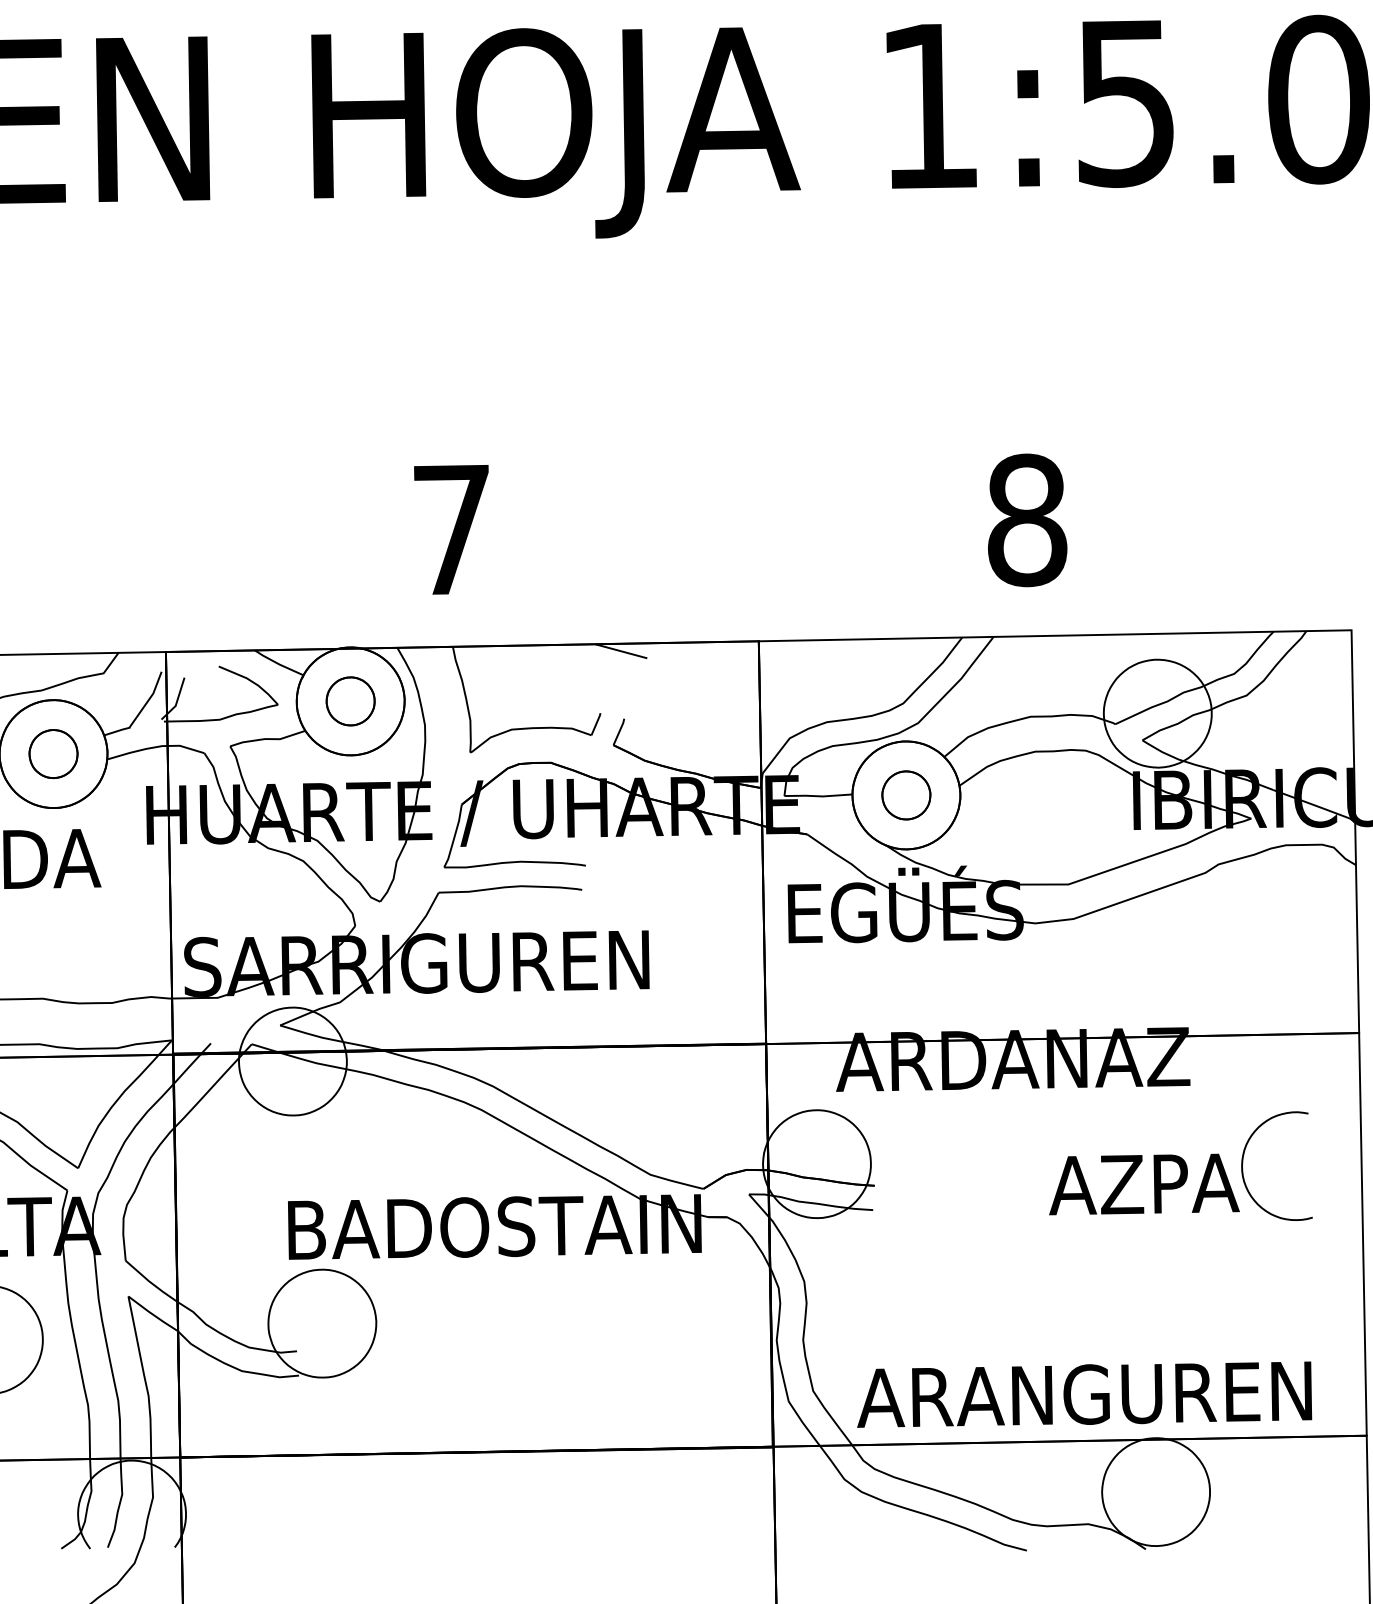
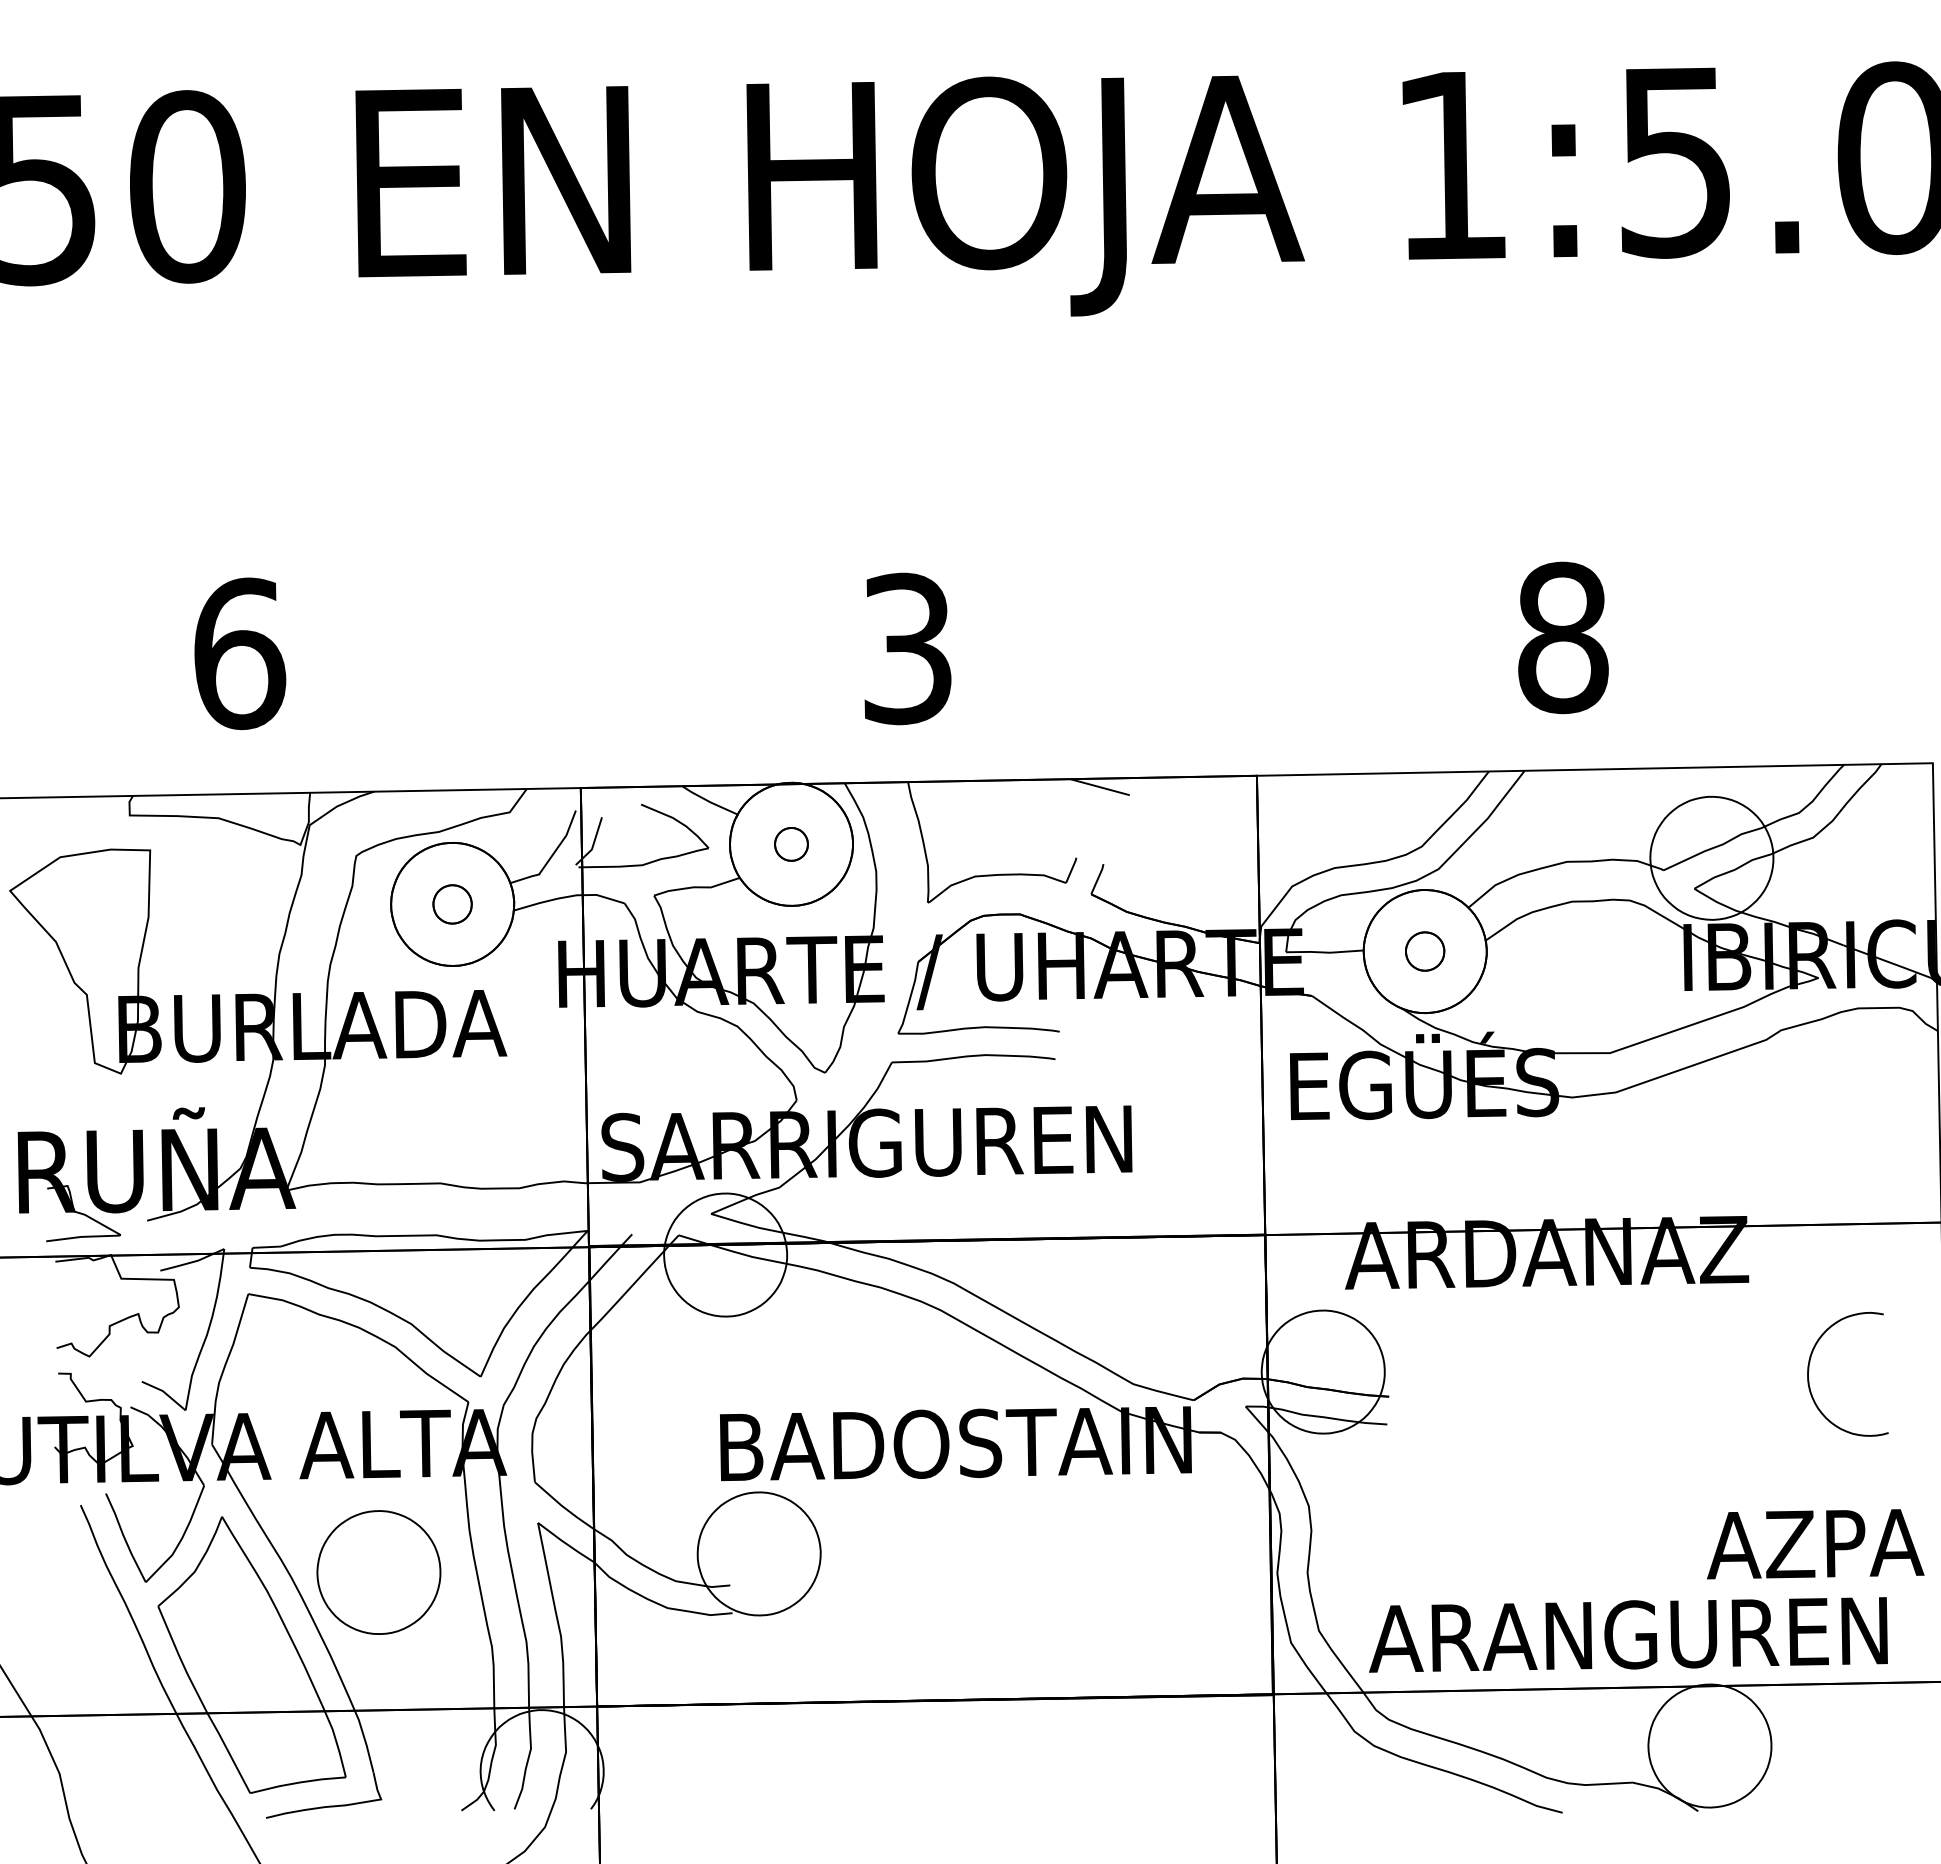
text: (452, 529) -> (907, 648), 7 -> 3
part: (350, 701) -> (791, 844), size x0.6
part: (53, 754) -> (452, 904), size x0.7
part: (905, 795) -> (1424, 951), size x0.7
text: (1144, 1184) -> (1815, 1544), moved

